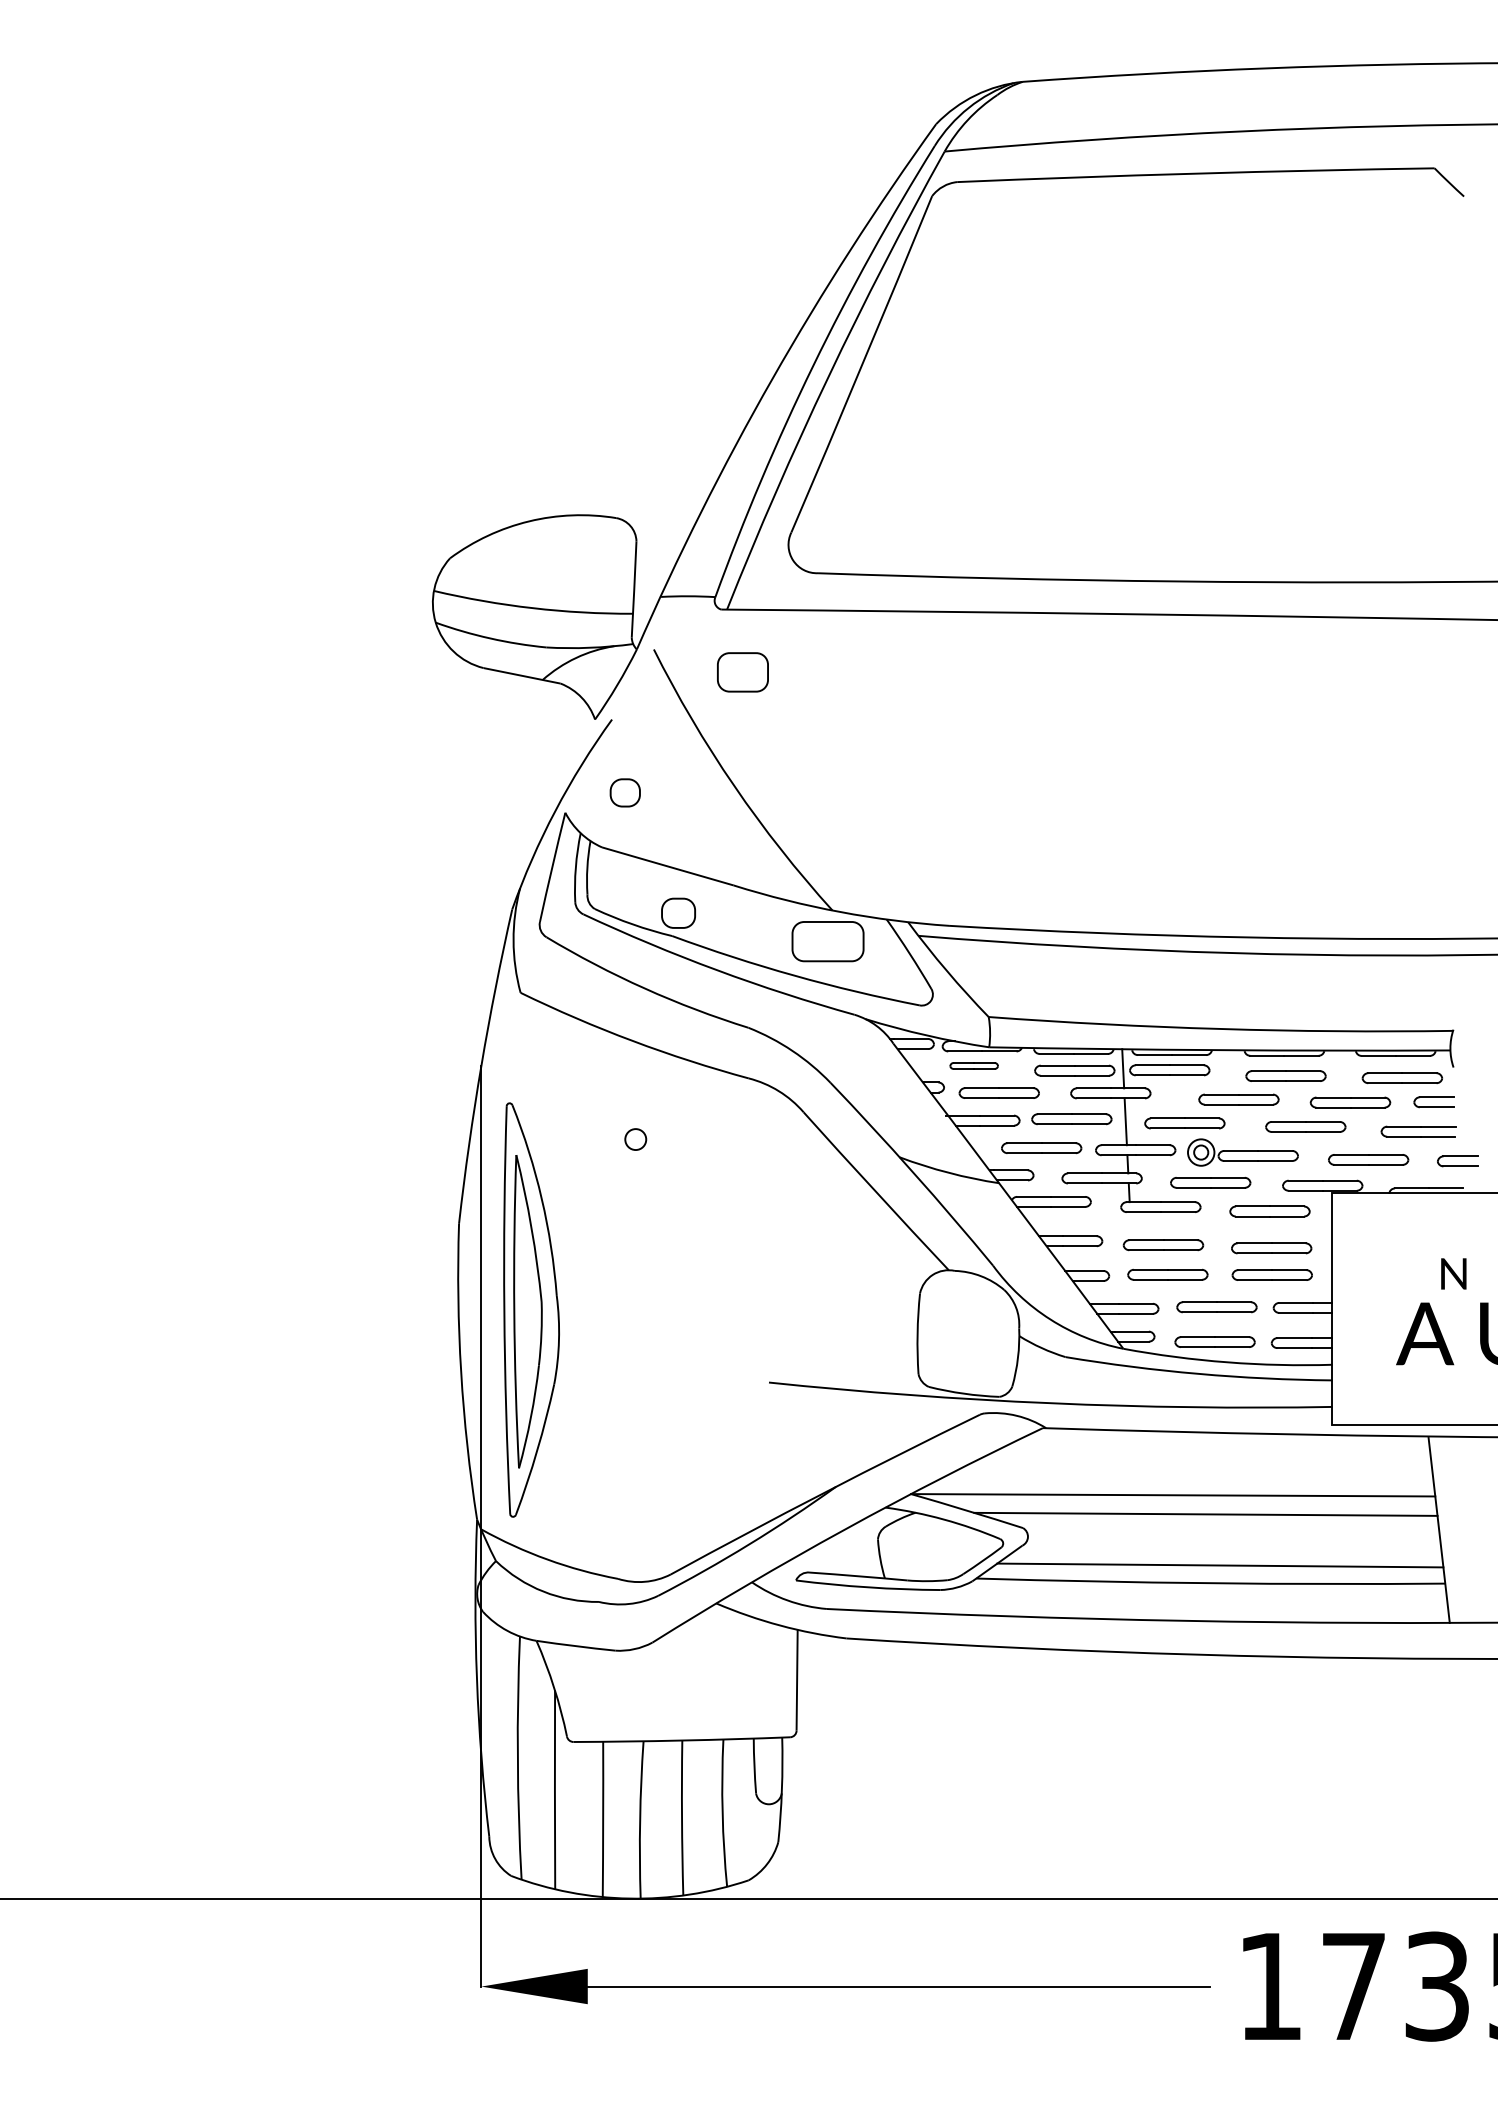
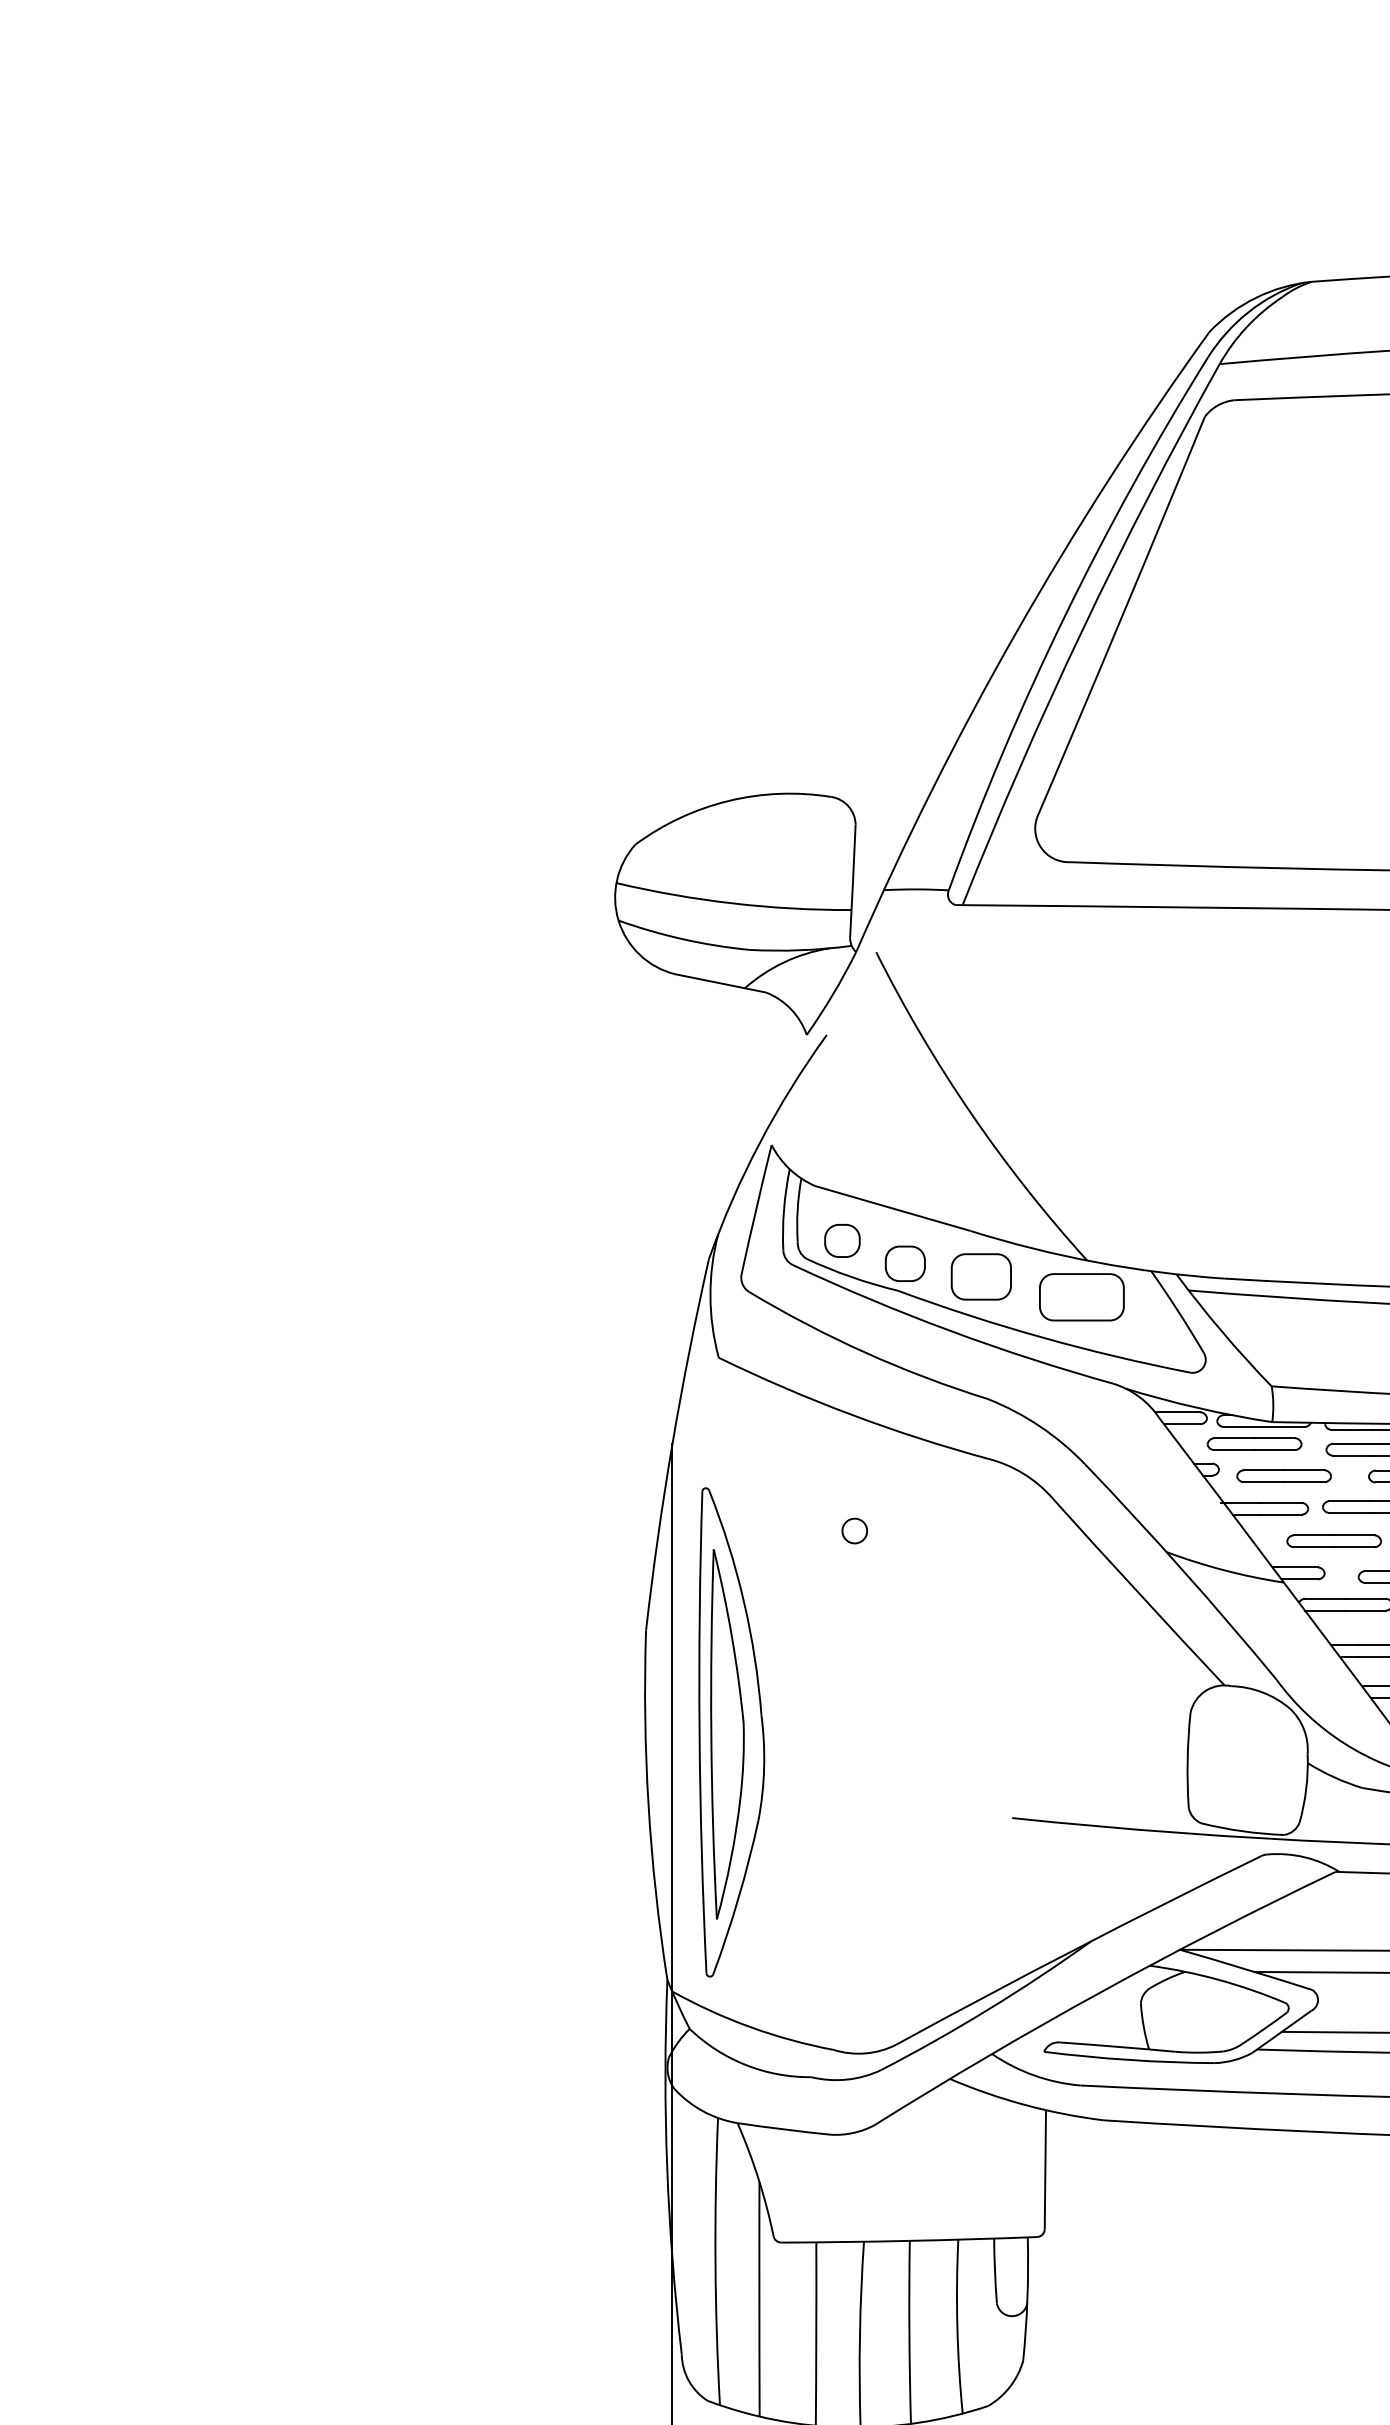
part: (742, 672) -> (980, 1277), moved
part: (624, 792) -> (841, 1240), moved
part: (973, 1065) -> (1253, 1443), size x1.67

